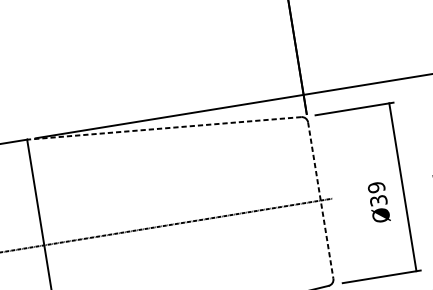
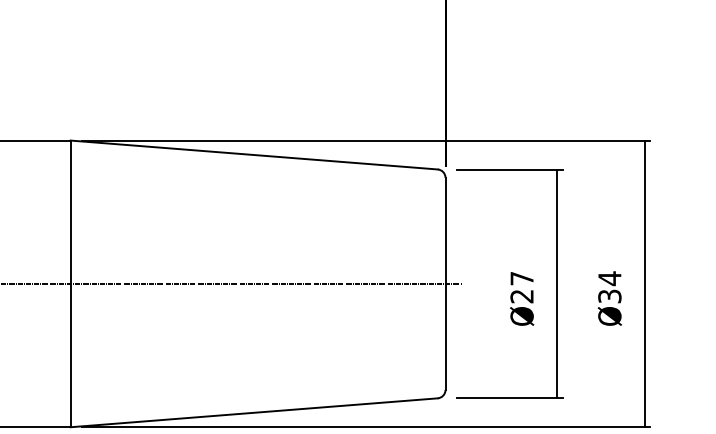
line: (163, 128) -> (253, 154), dashed -> solid
text: (377, 194) -> (521, 287), Ø39 -> Ø27
line: (320, 201) -> (445, 284), dashed -> solid

